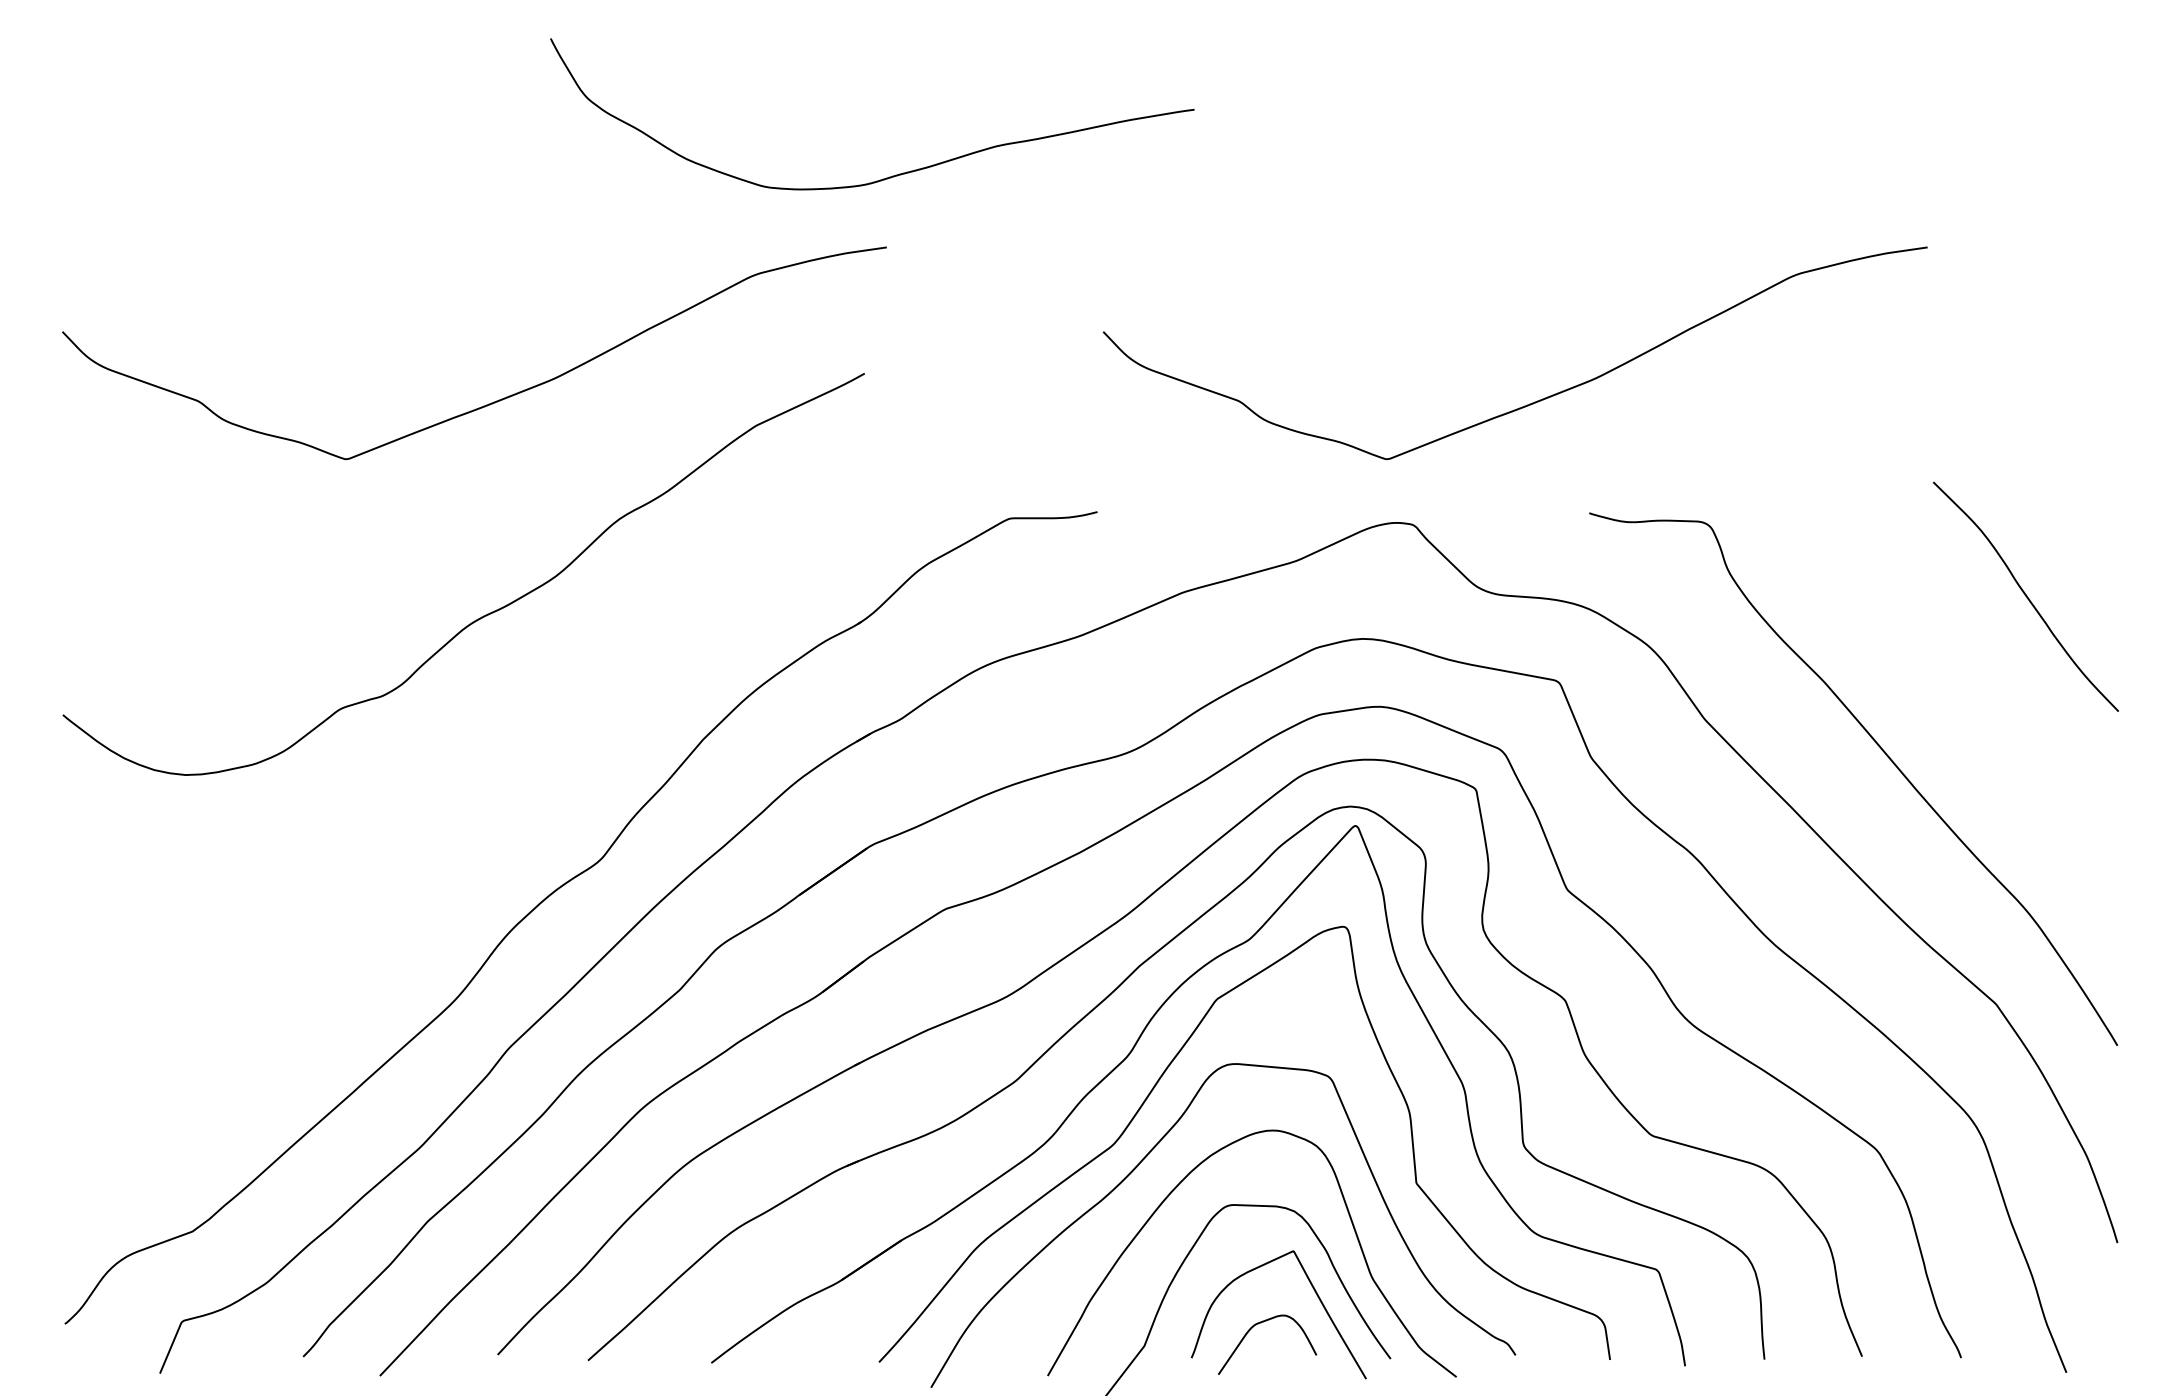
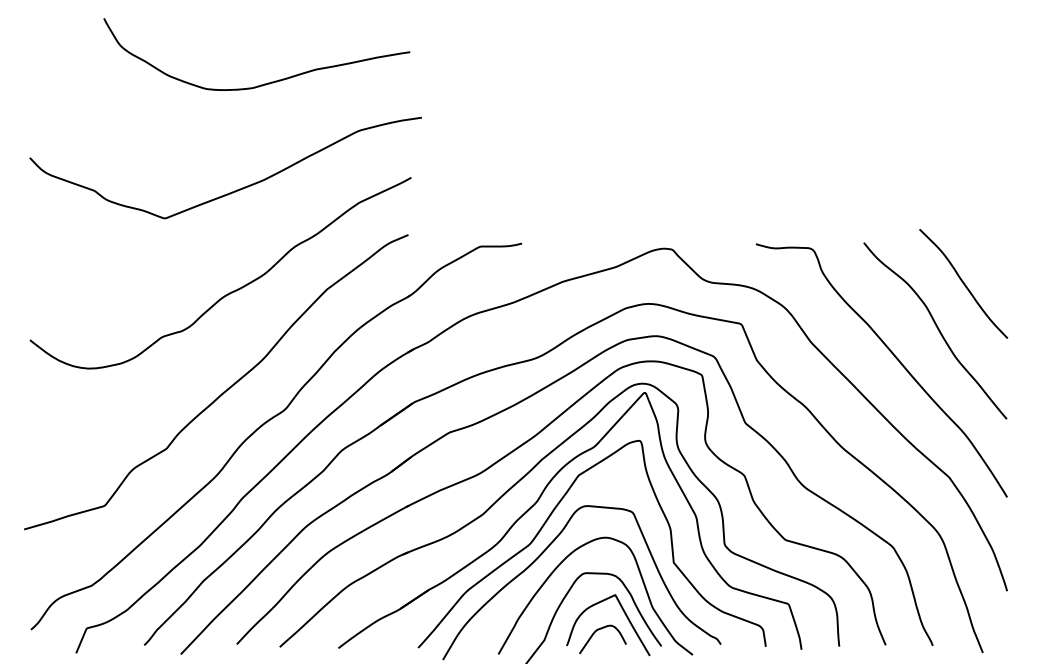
curve: (888, 175) -> (264, 83), moved
curve: (1533, 400) -> (729, 190), removed
curve: (1970, 692) -> (937, 329), added
curve: (469, 823) -> (223, 391), added

